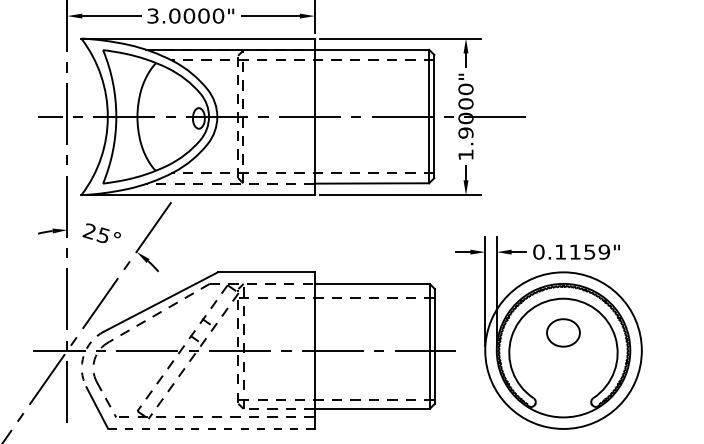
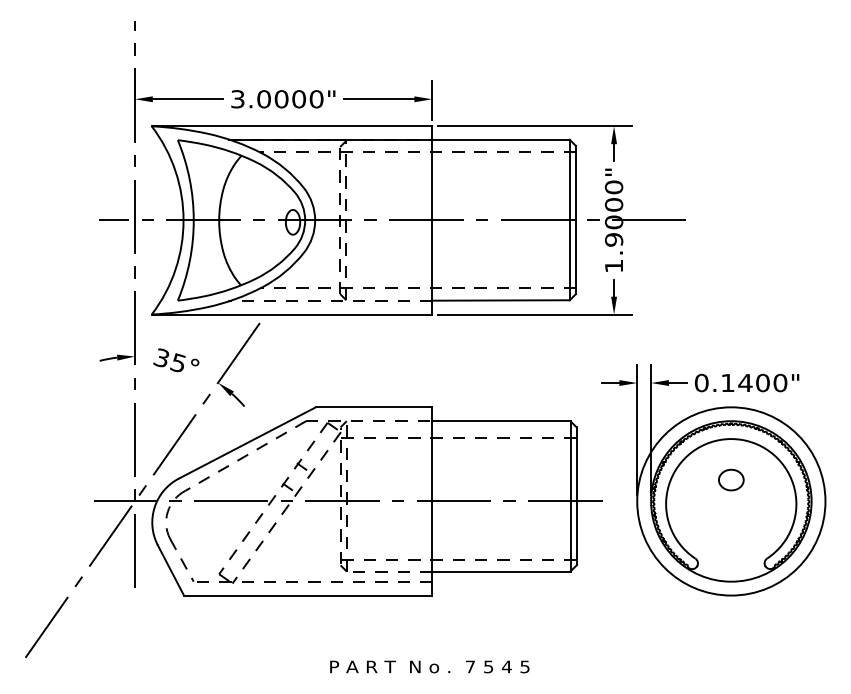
text: (89, 231) -> (161, 358), 25° -> 35°
text: (589, 251) -> (762, 382), 0.1159" -> 0.1400"
part: (563, 332) -> (731, 479), size x0.62
arc: (83, 355) -> (154, 507), dashed -> solid
line: (210, 428) -> (307, 595), dashed -> solid

